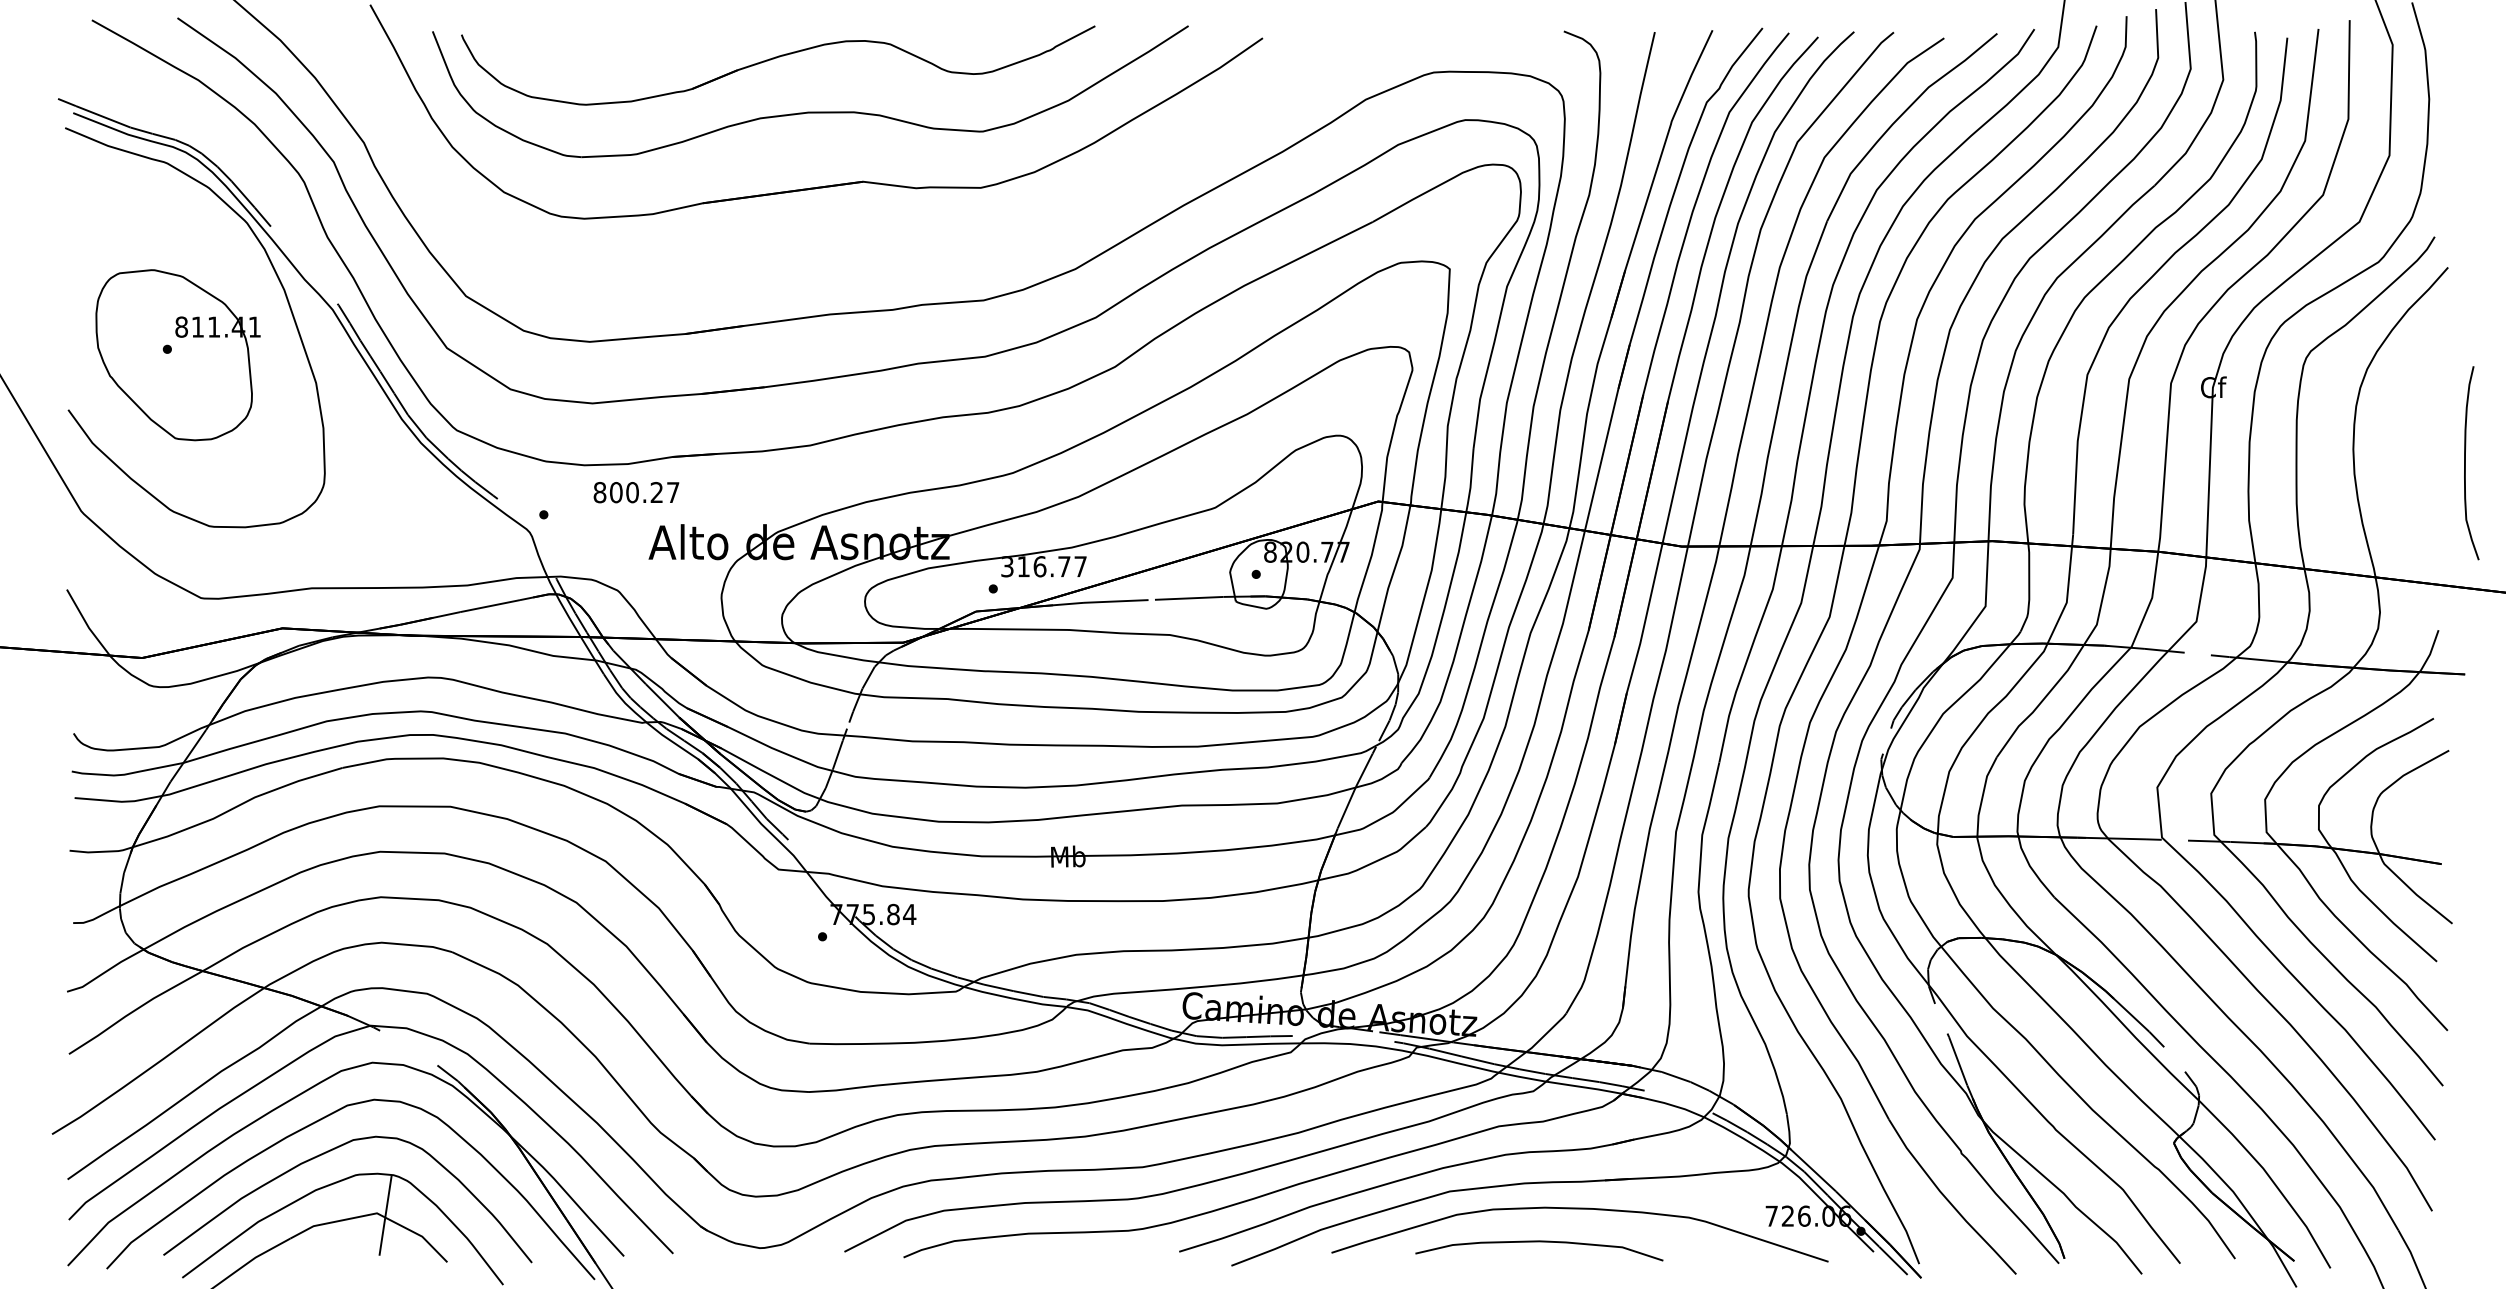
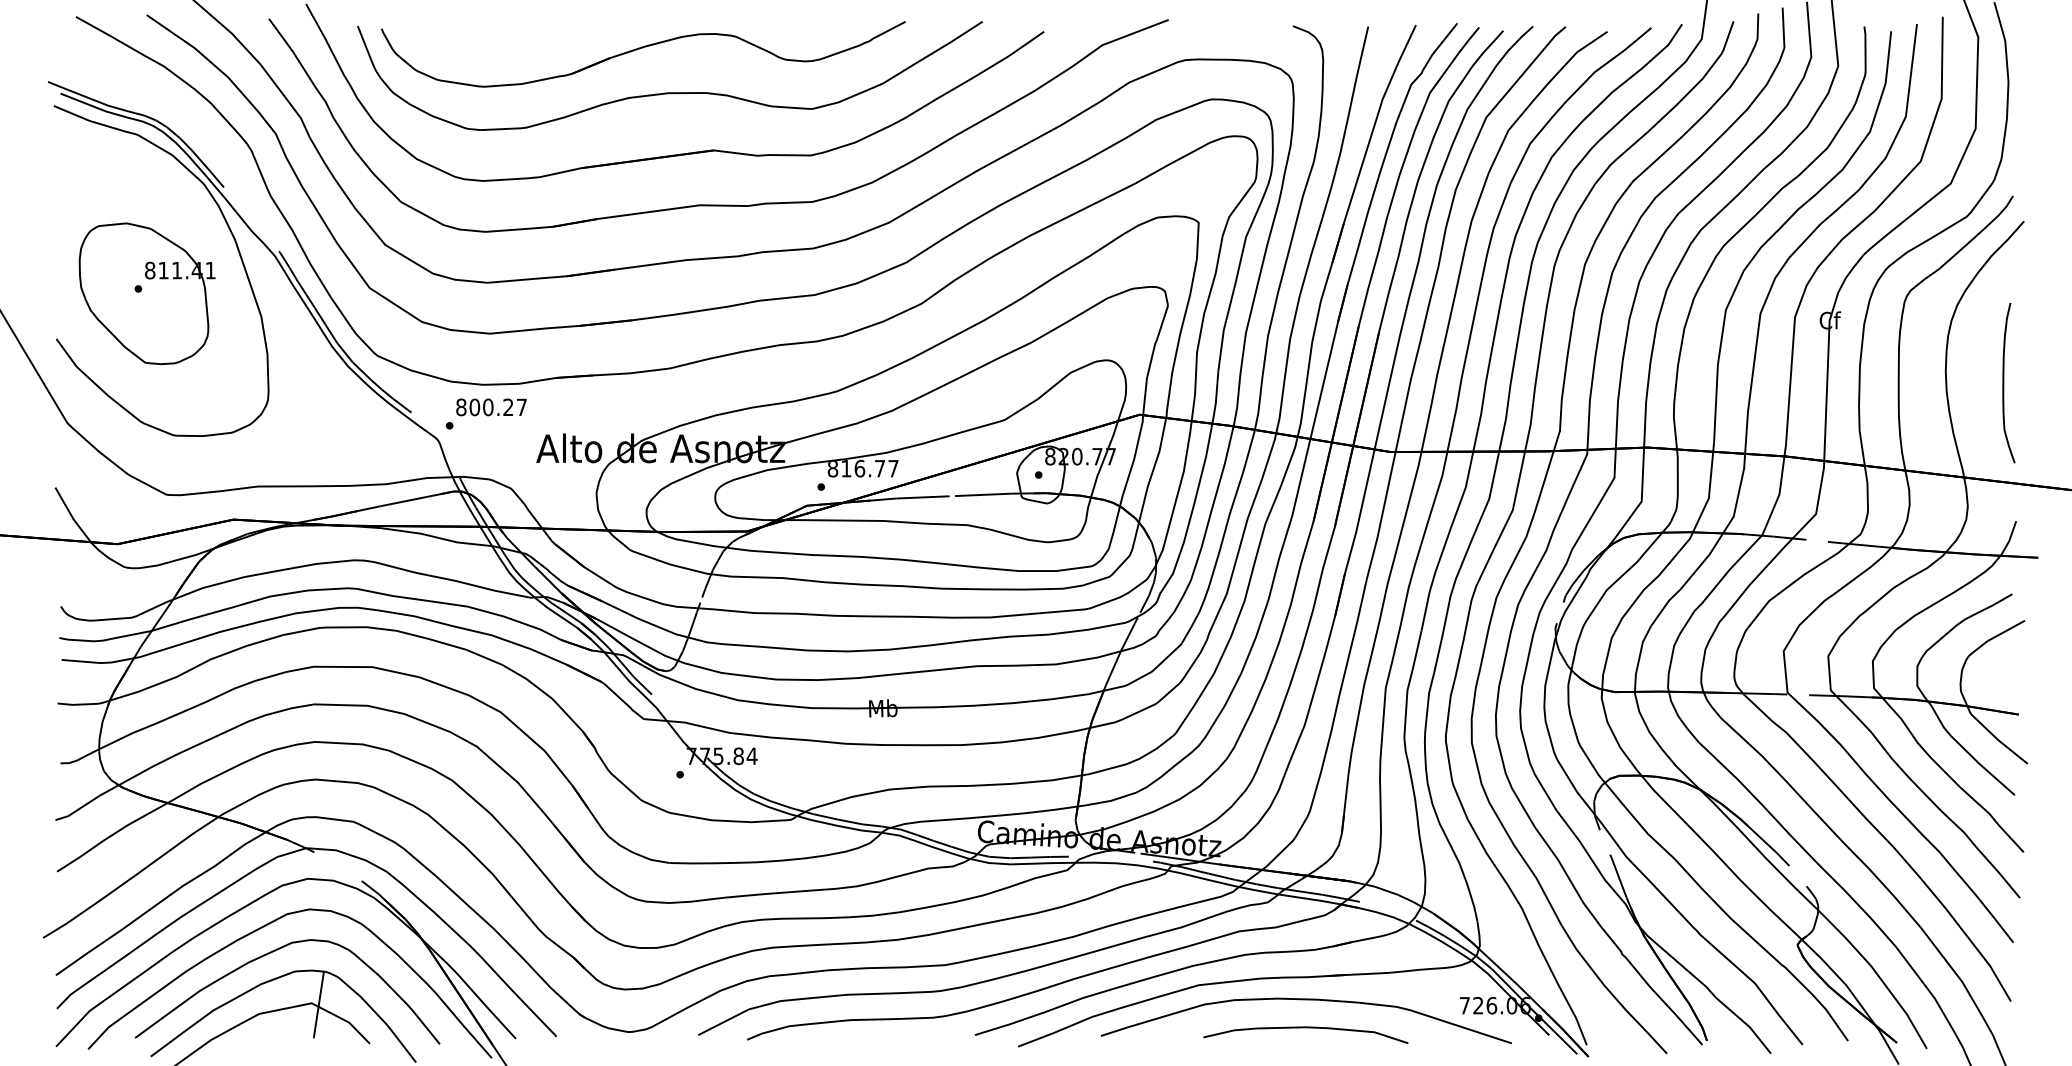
part: (868, 247) -> (718, 204), added
curve: (2465, 463) -> (2003, 383), moved
text: (636, 492) -> (491, 407), moved
text: (1007, 566) -> (833, 468), 316.77 -> 816.77
curve: (1539, 1242) -> (1305, 1028), moved

